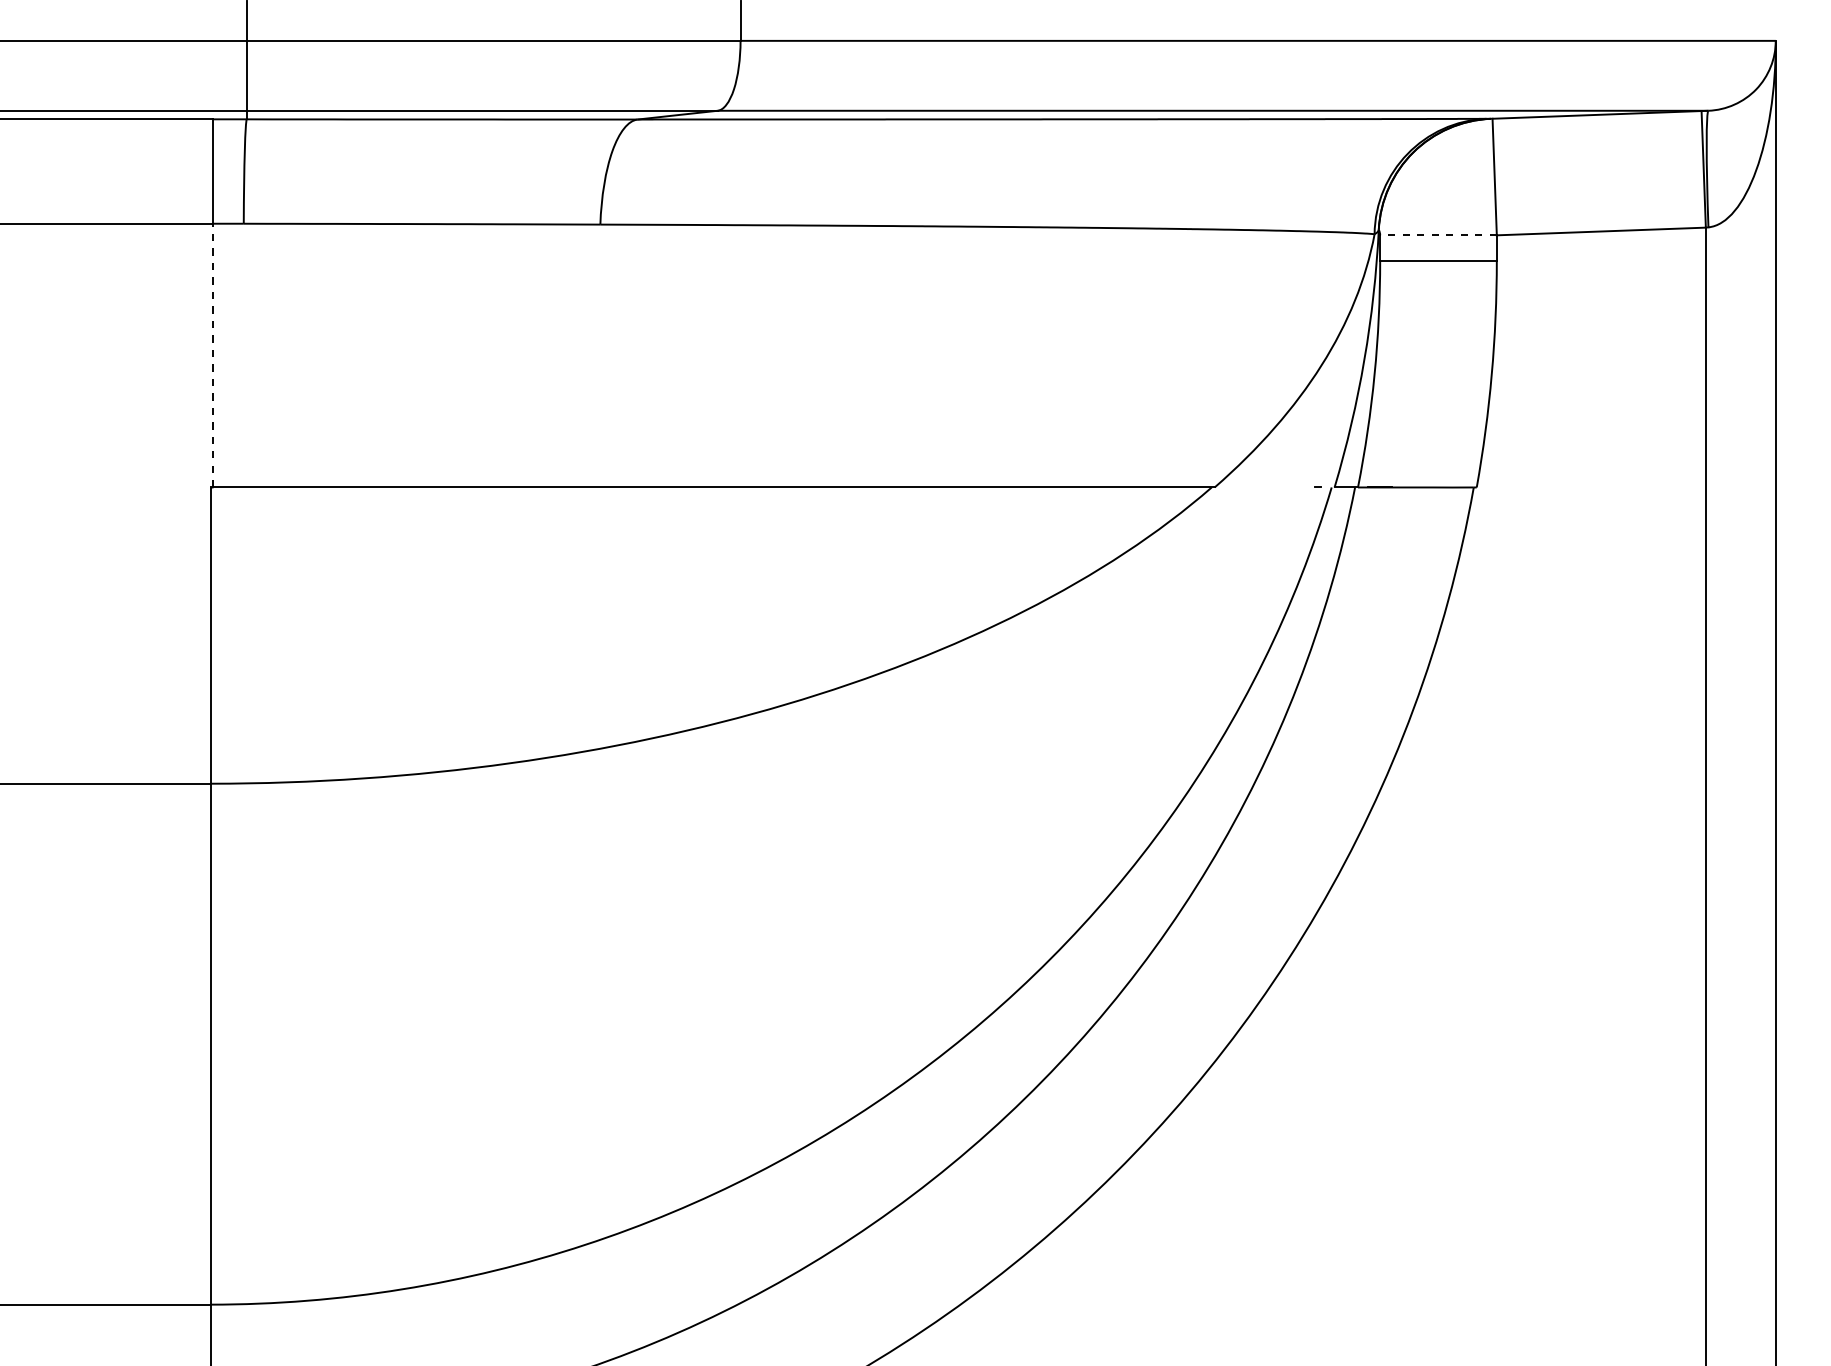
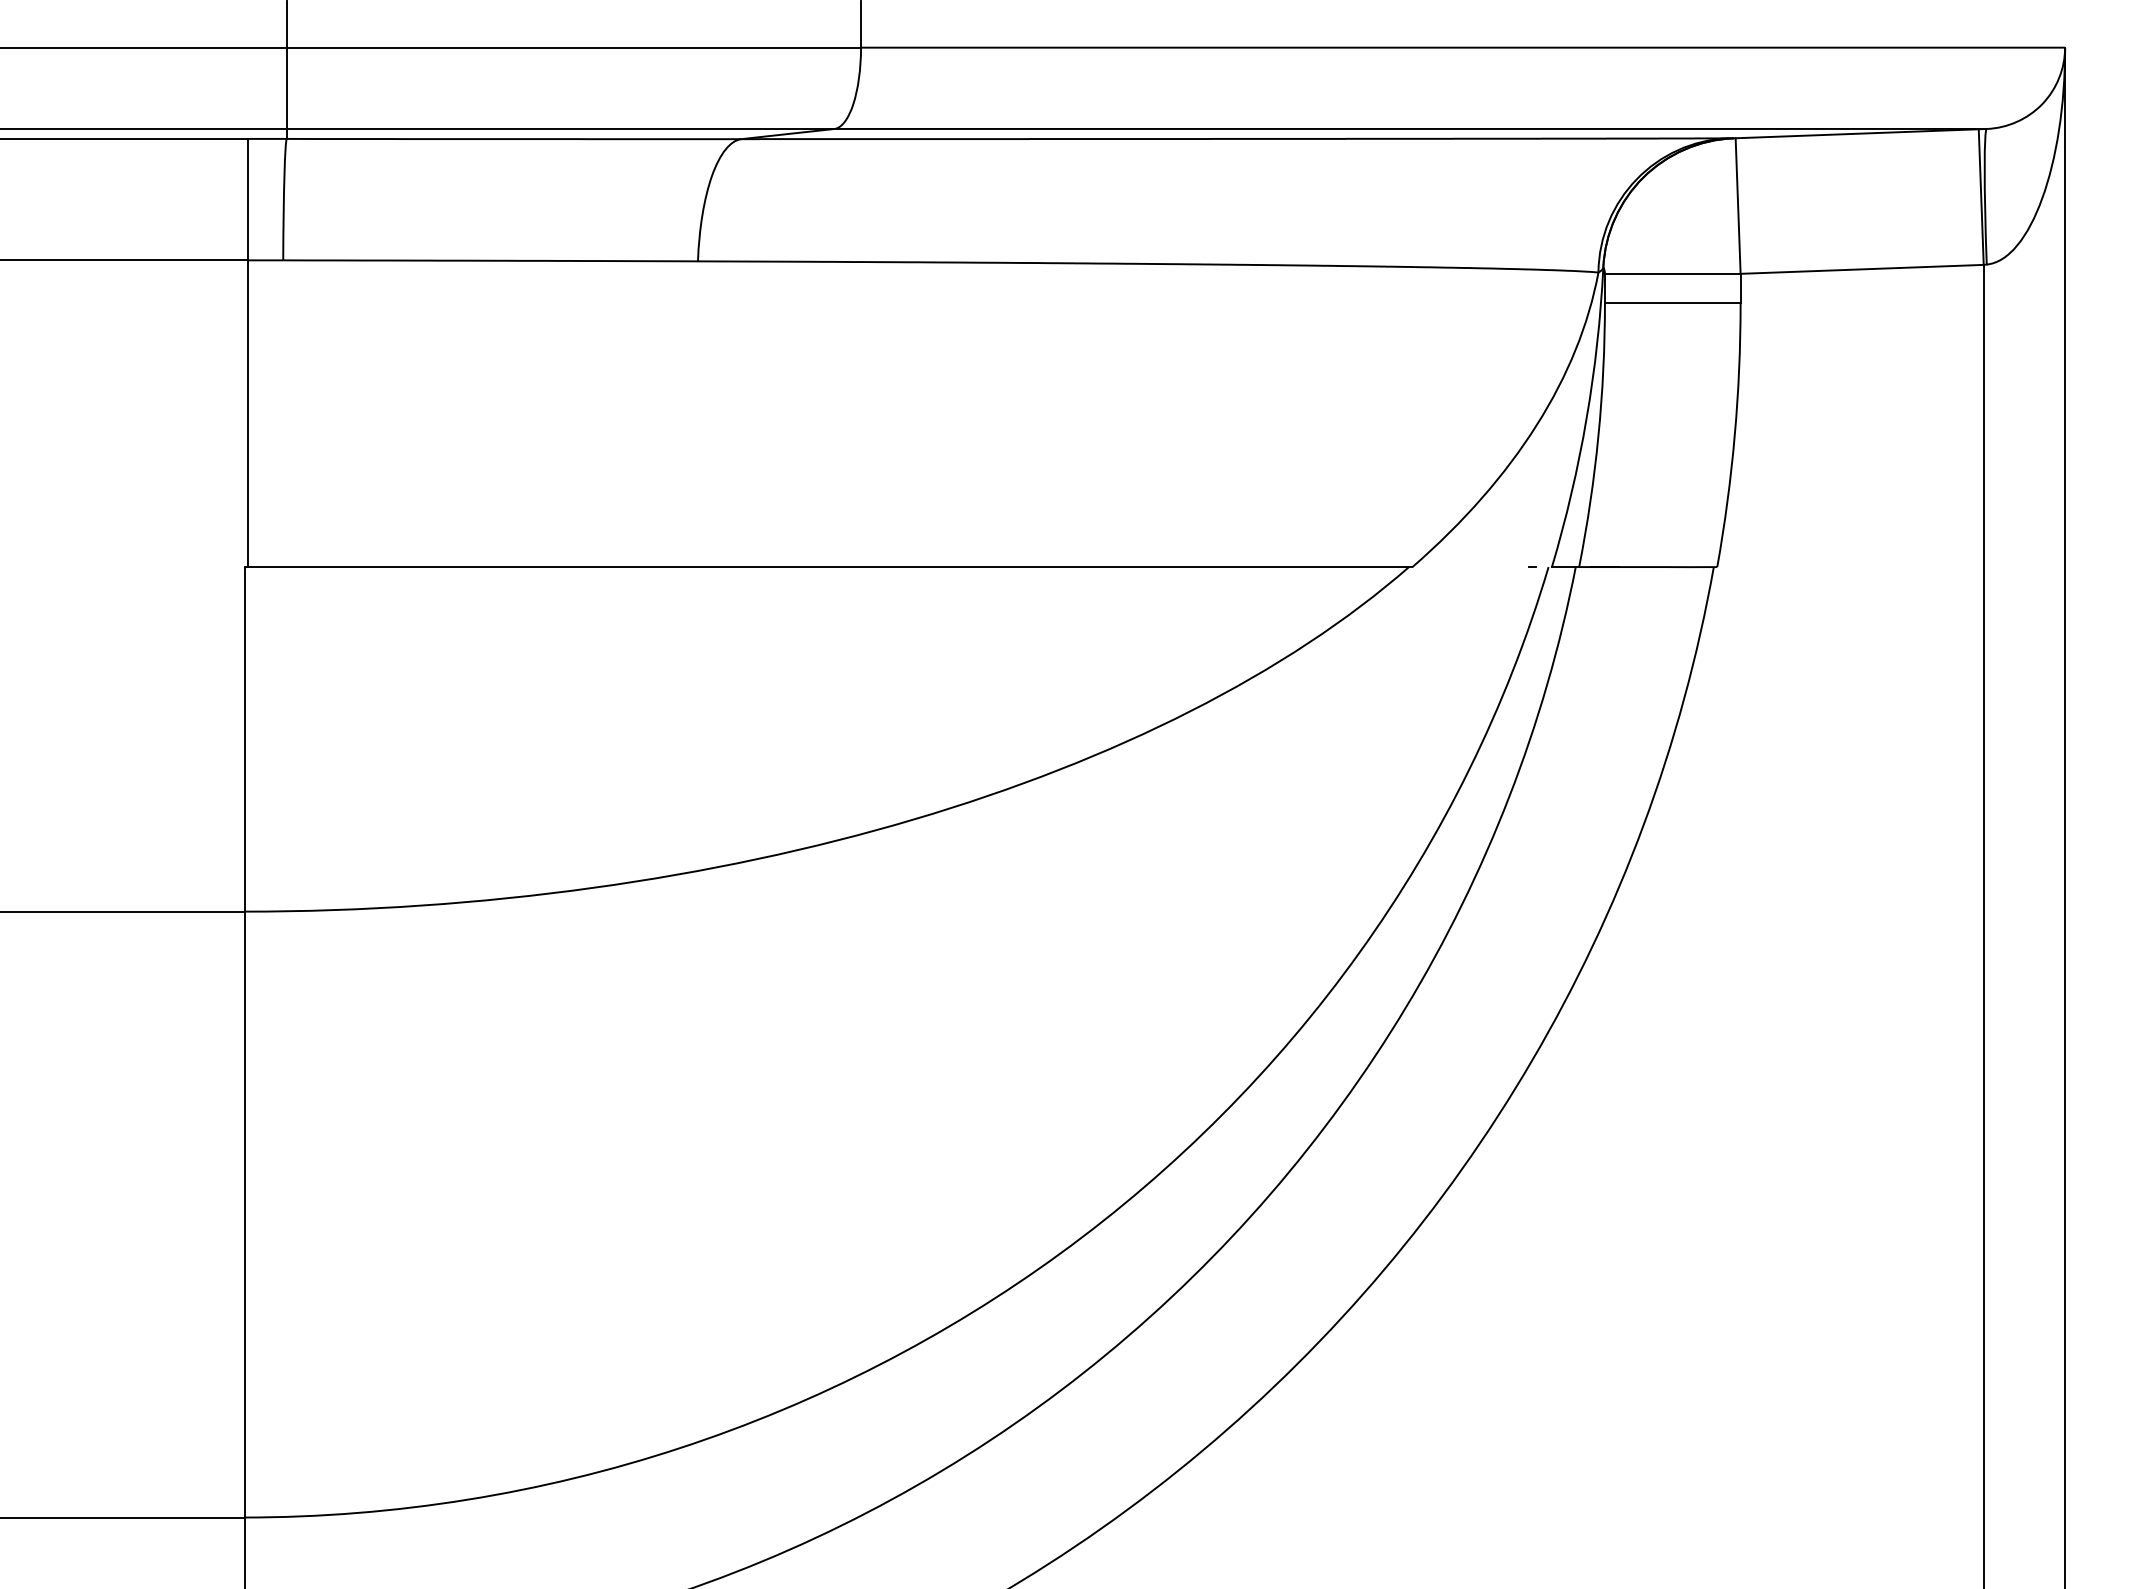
line: (1438, 235) -> (1672, 273), dashed -> solid
line: (213, 355) -> (248, 413), dashed -> solid

